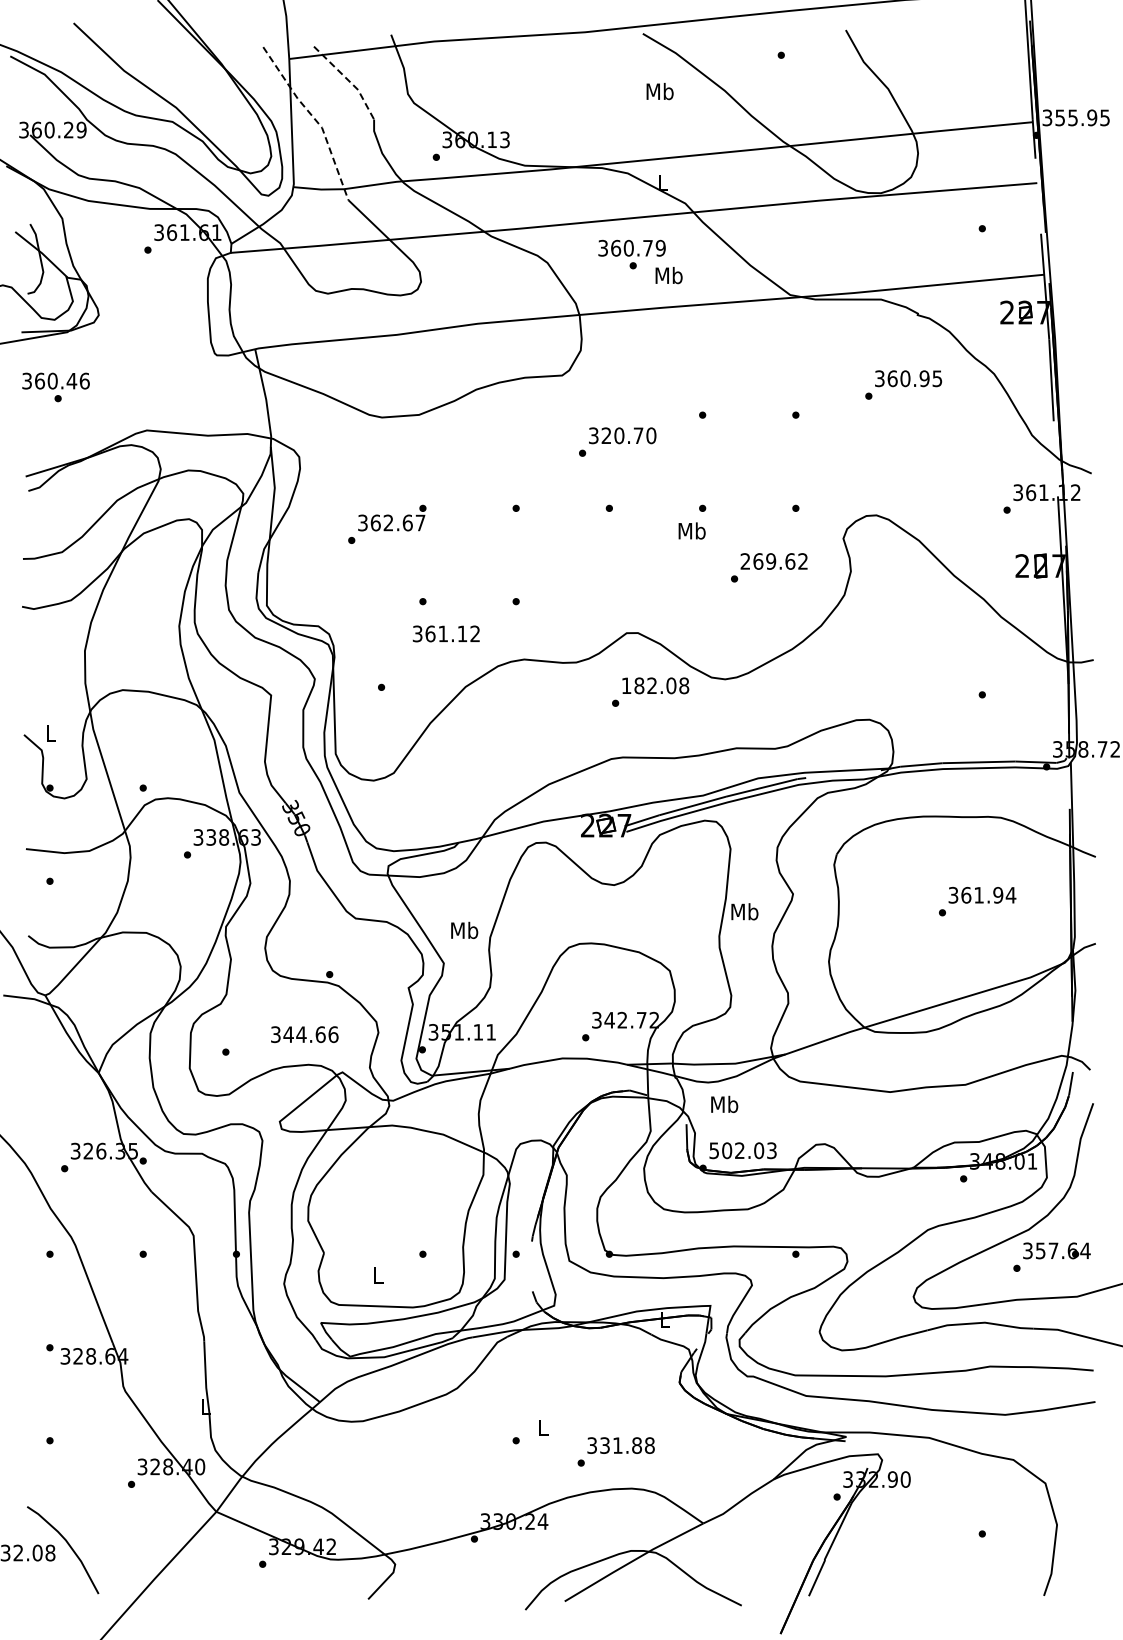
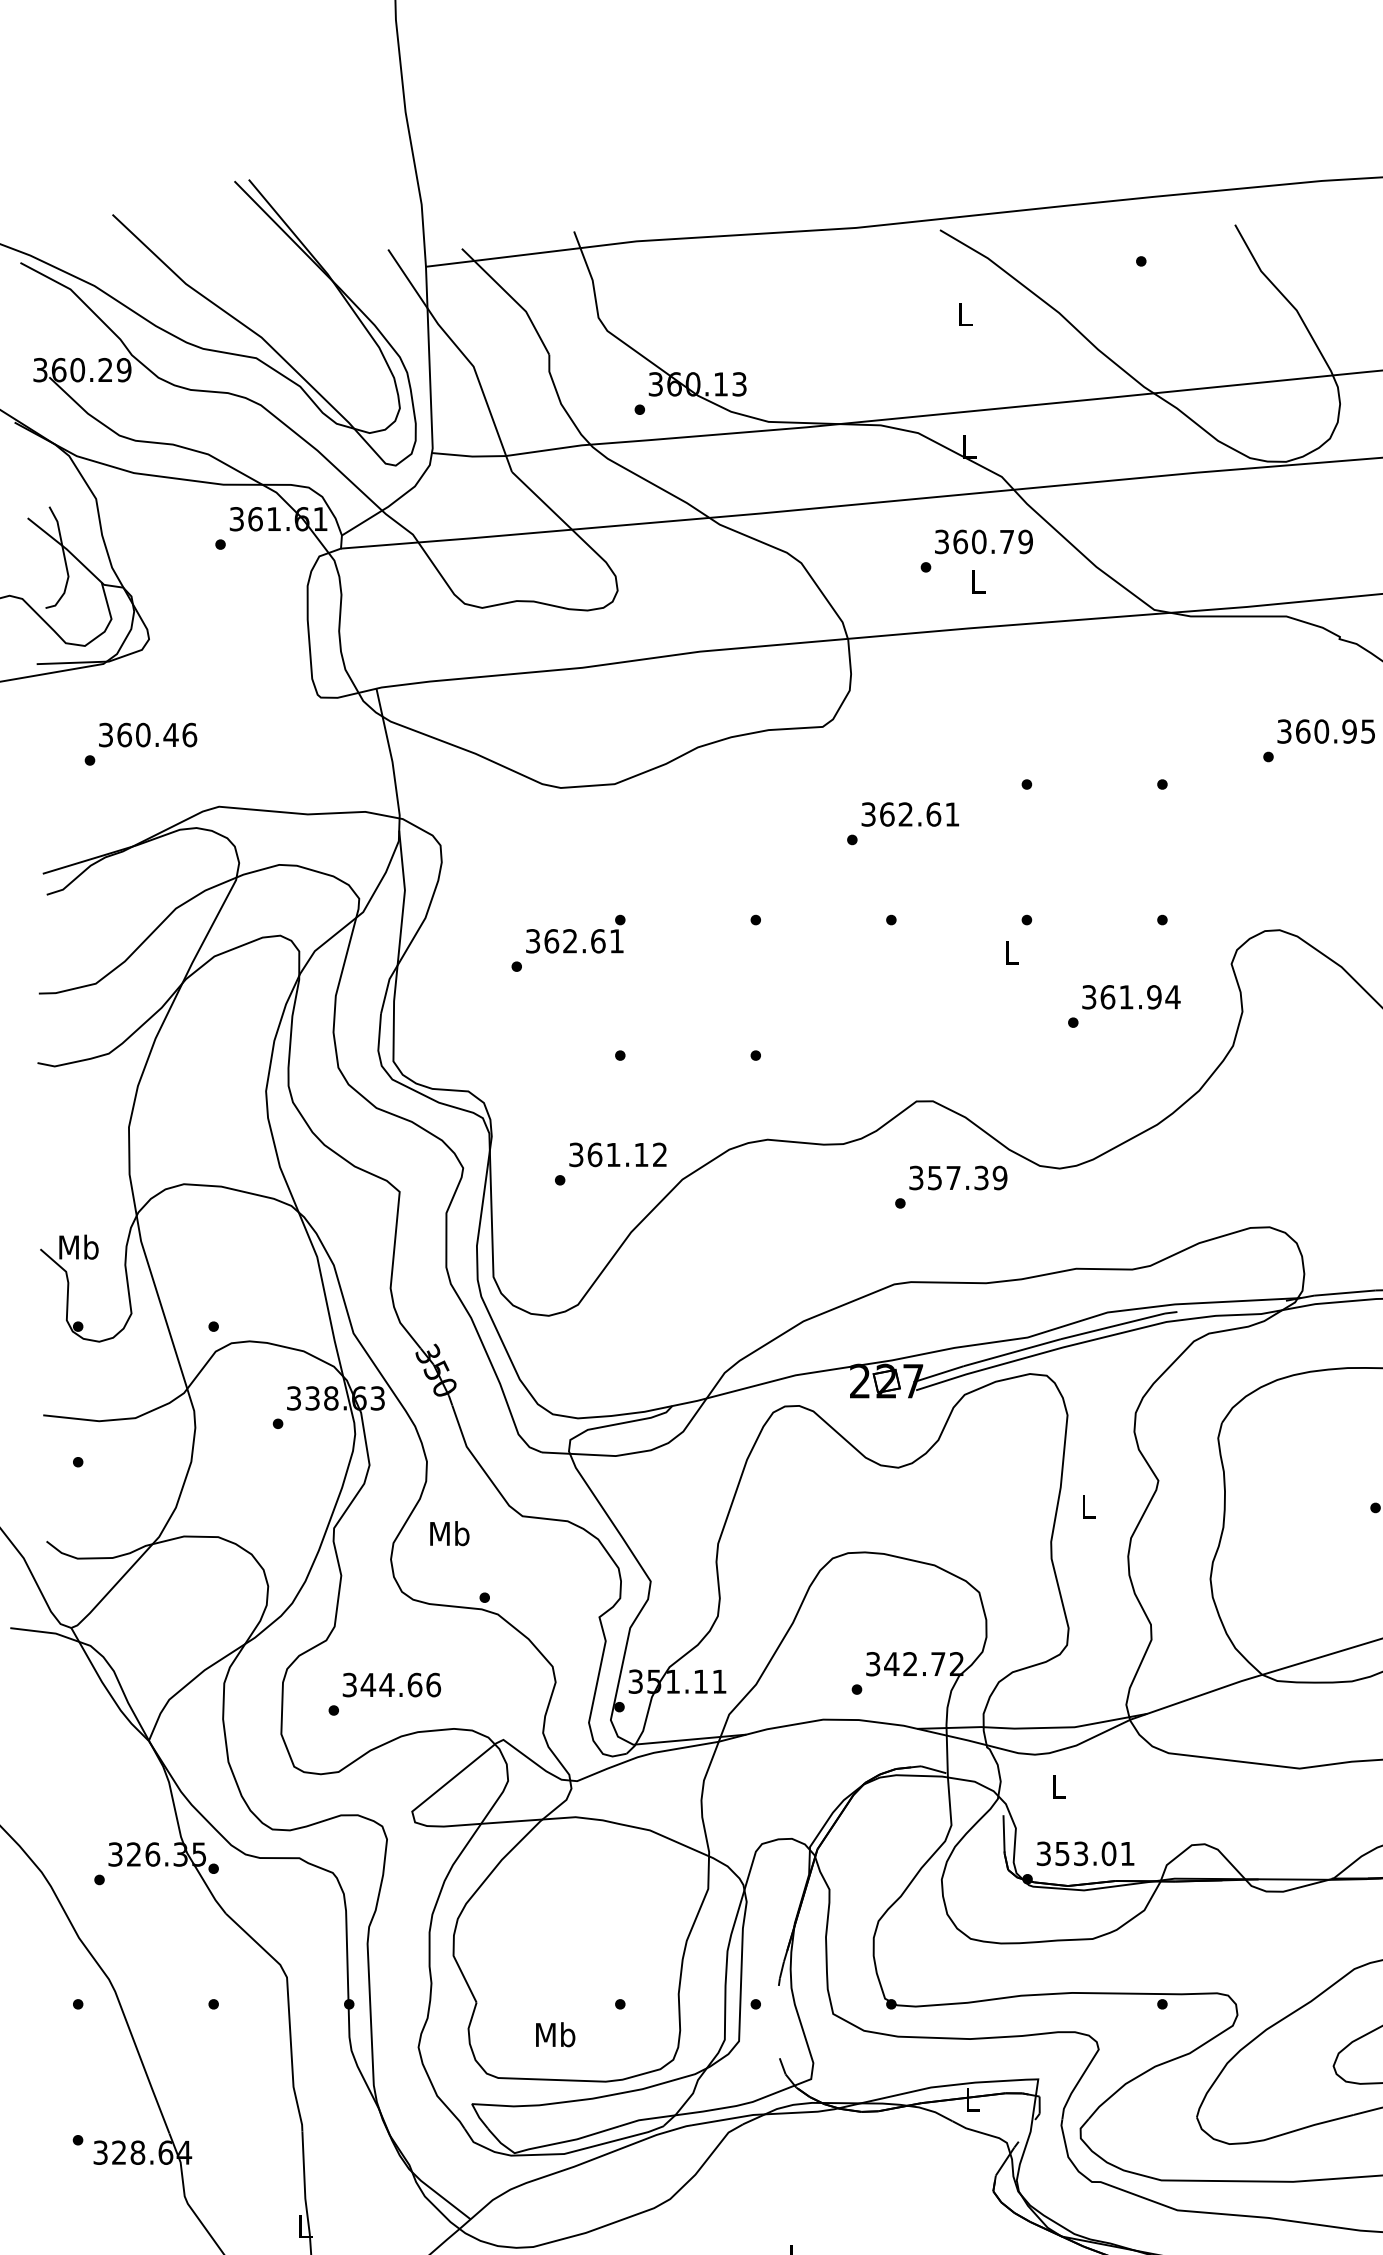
line: (348, 80) -> (512, 298), dashed -> solid
text: (659, 91) -> (964, 314), Mb -> L
line: (315, 119) -> (464, 354), dashed -> solid
text: (631, 247) -> (983, 540), moved
text: (668, 275) -> (977, 581), Mb -> L
text: (55, 380) -> (147, 734), moved
text: (628, 435) -> (919, 814), 320.70 -> 362.61
text: (420, 522) -> (616, 940), 362.67 -> 362.61
text: (691, 530) -> (1010, 952), Mb -> L
text: (774, 561) -> (1131, 997), 269.62 -> 361.94
text: (445, 633) -> (616, 1154), moved
text: (655, 685) -> (958, 1177), 182.08 -> 357.39
text: (50, 733) -> (78, 1247), L -> Mb
text: (744, 911) -> (1087, 1506), Mb -> L
text: (464, 929) -> (449, 1532), moved
text: (304, 1034) -> (391, 1684), moved
text: (724, 1104) -> (1058, 1786), Mb -> L
text: (743, 1150) -> (1086, 1853), 502.03 -> 353.01
text: (378, 1274) -> (555, 2033), L -> Mb

